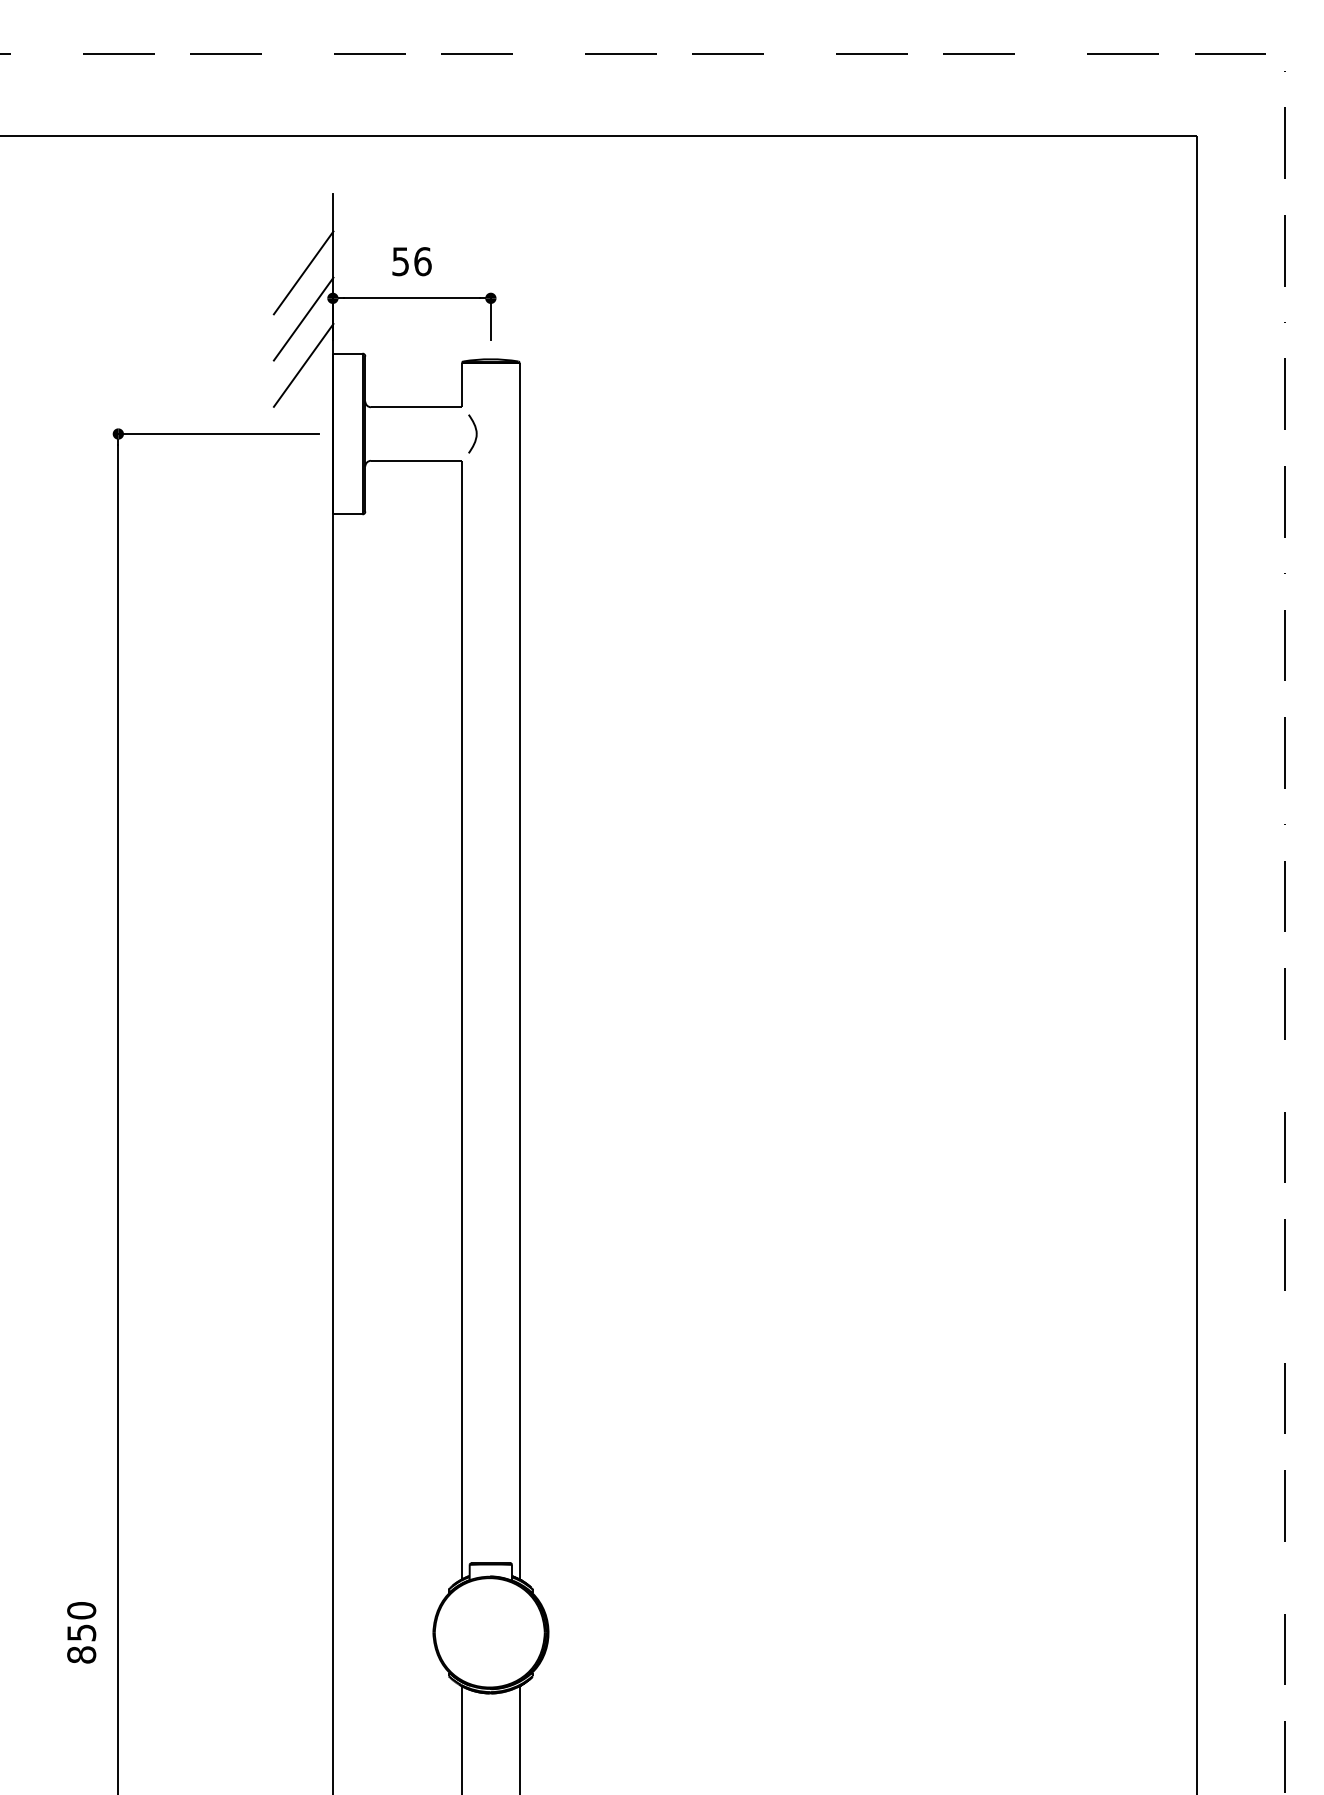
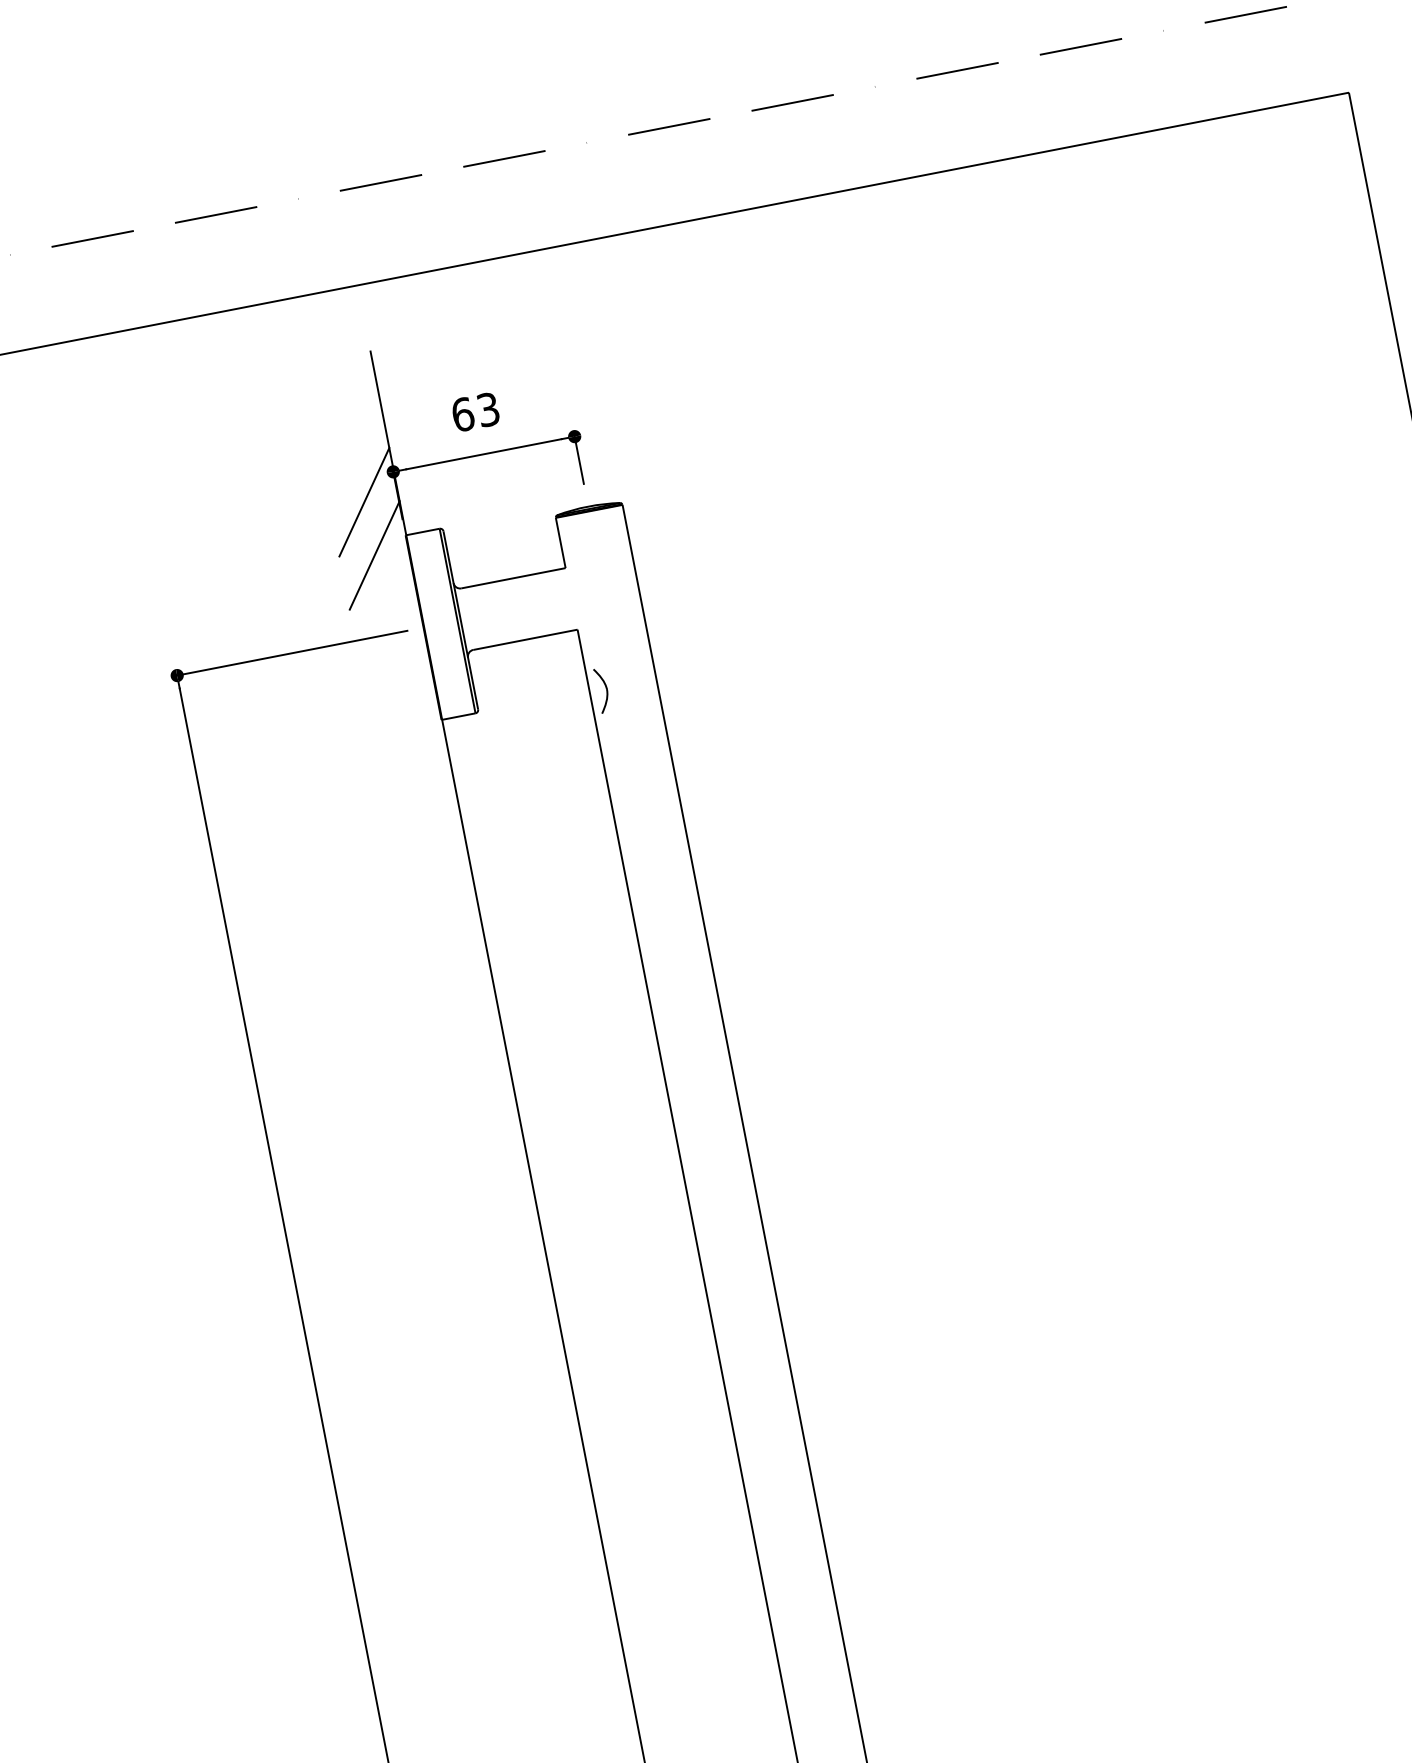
text: (411, 261) -> (475, 412), 56 -> 63
line: (303, 272) -> (353, 448), removed
part: (472, 433) -> (602, 690), moved

